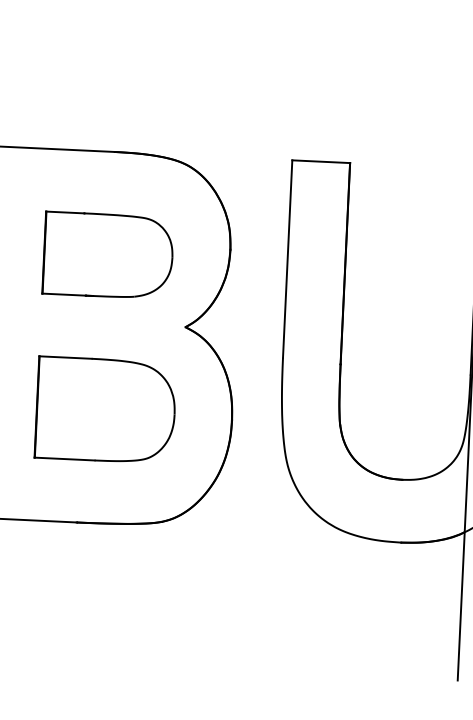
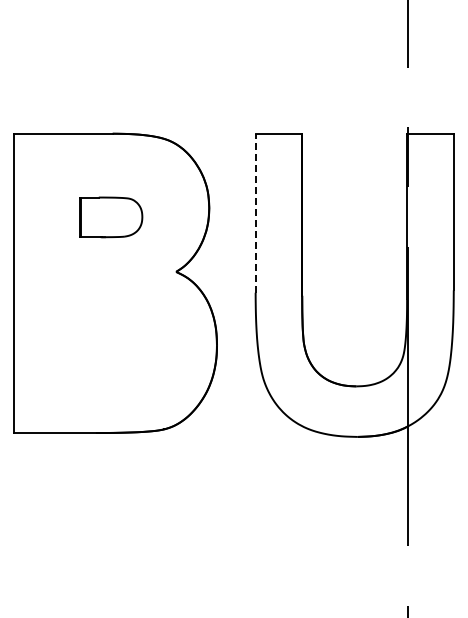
part: (108, 255) -> (111, 217), size x0.6
line: (287, 259) -> (255, 213), solid -> dashed
part: (106, 410) -> (115, 341), removed

